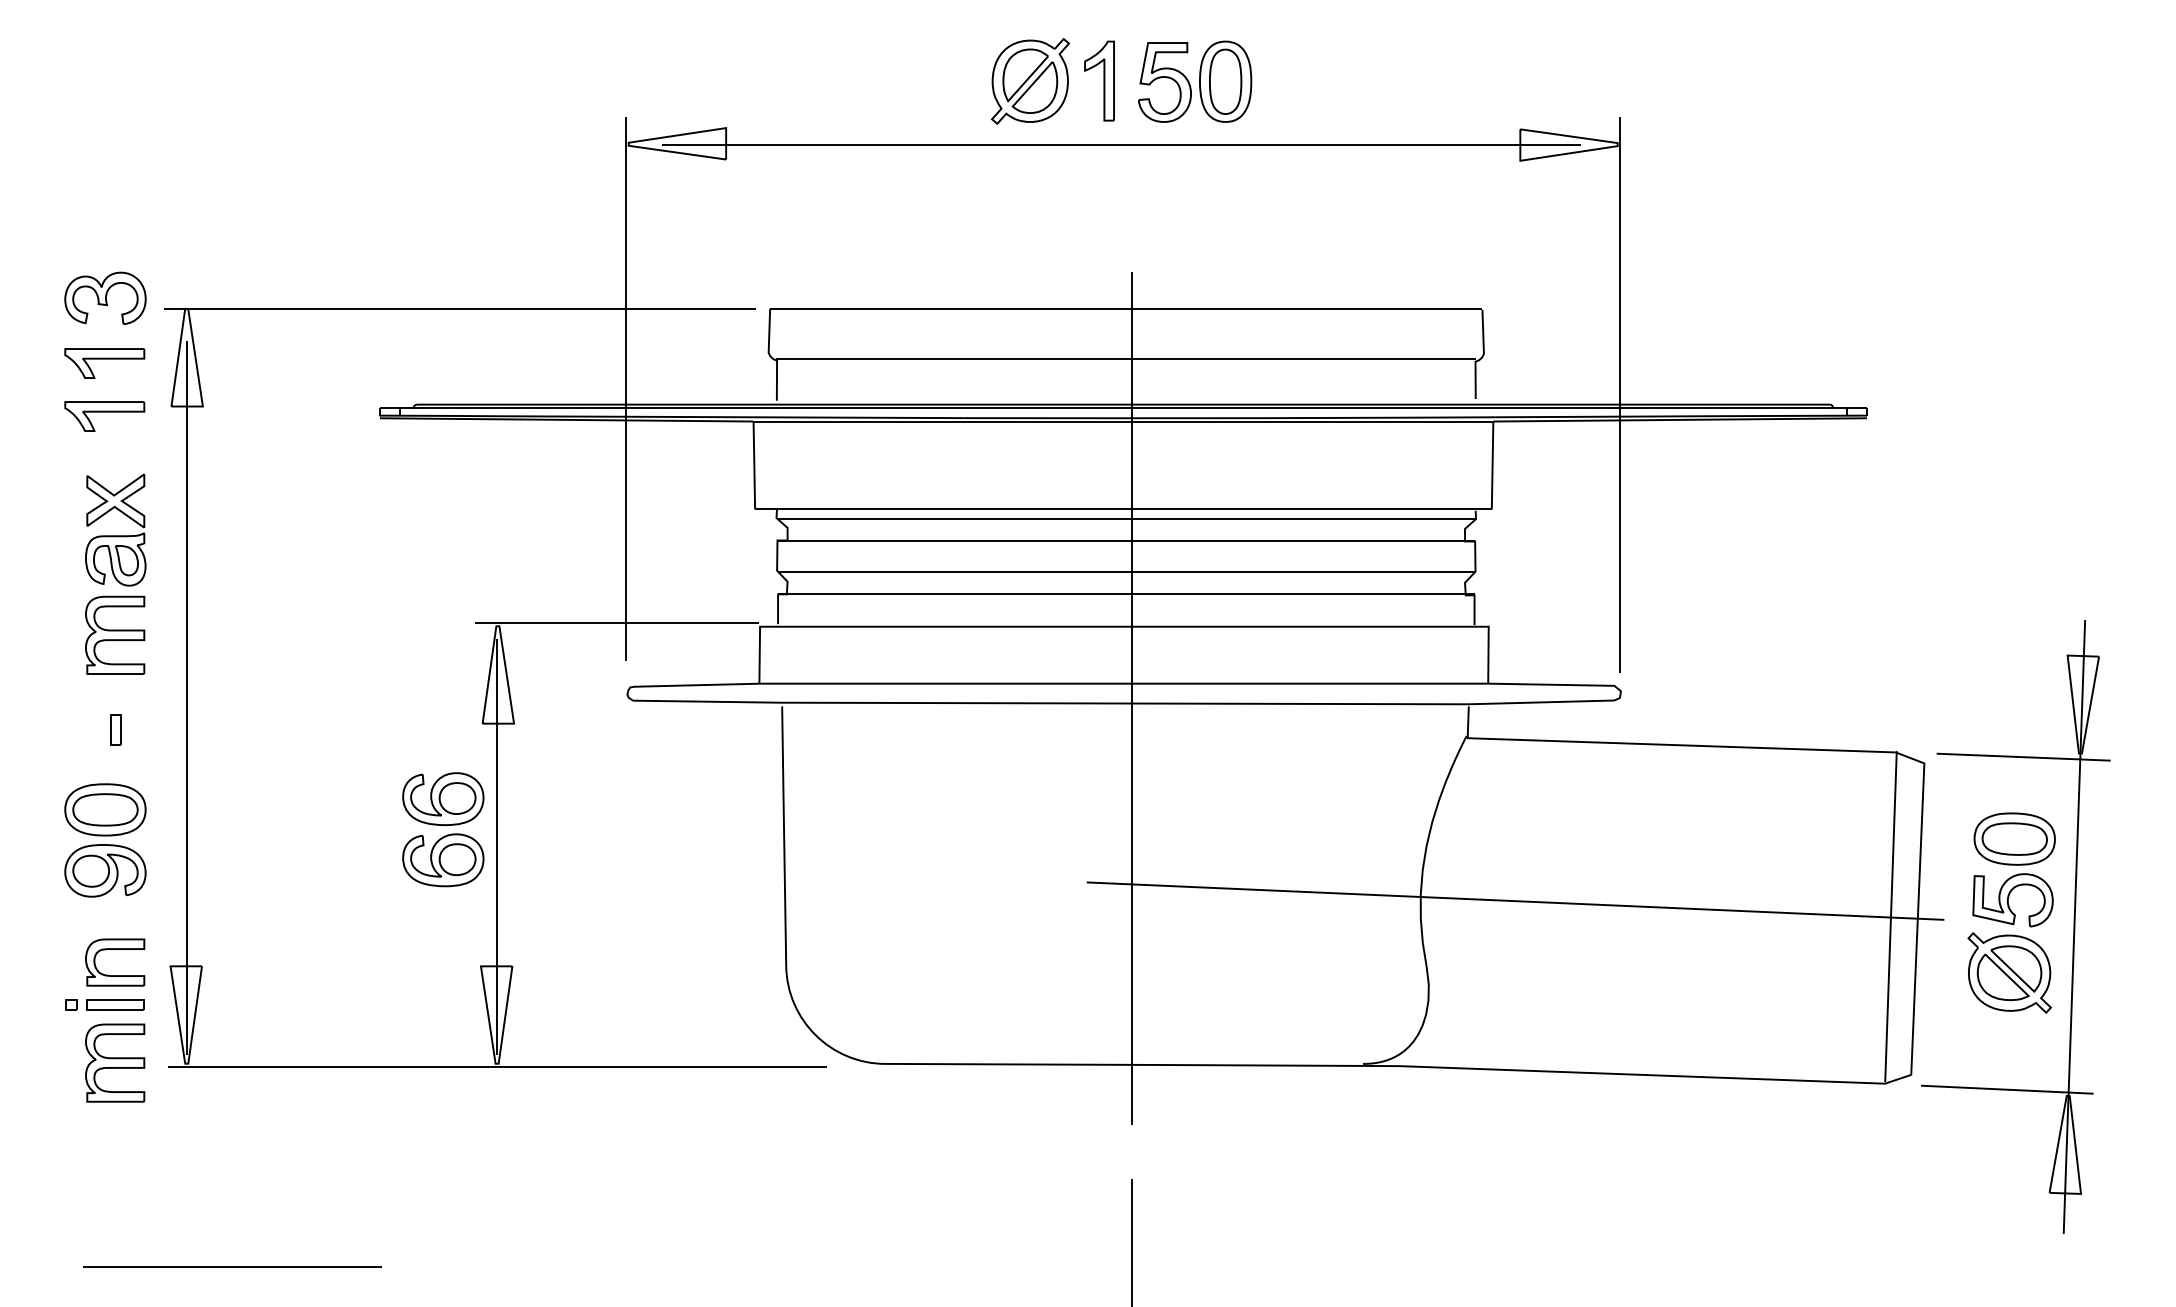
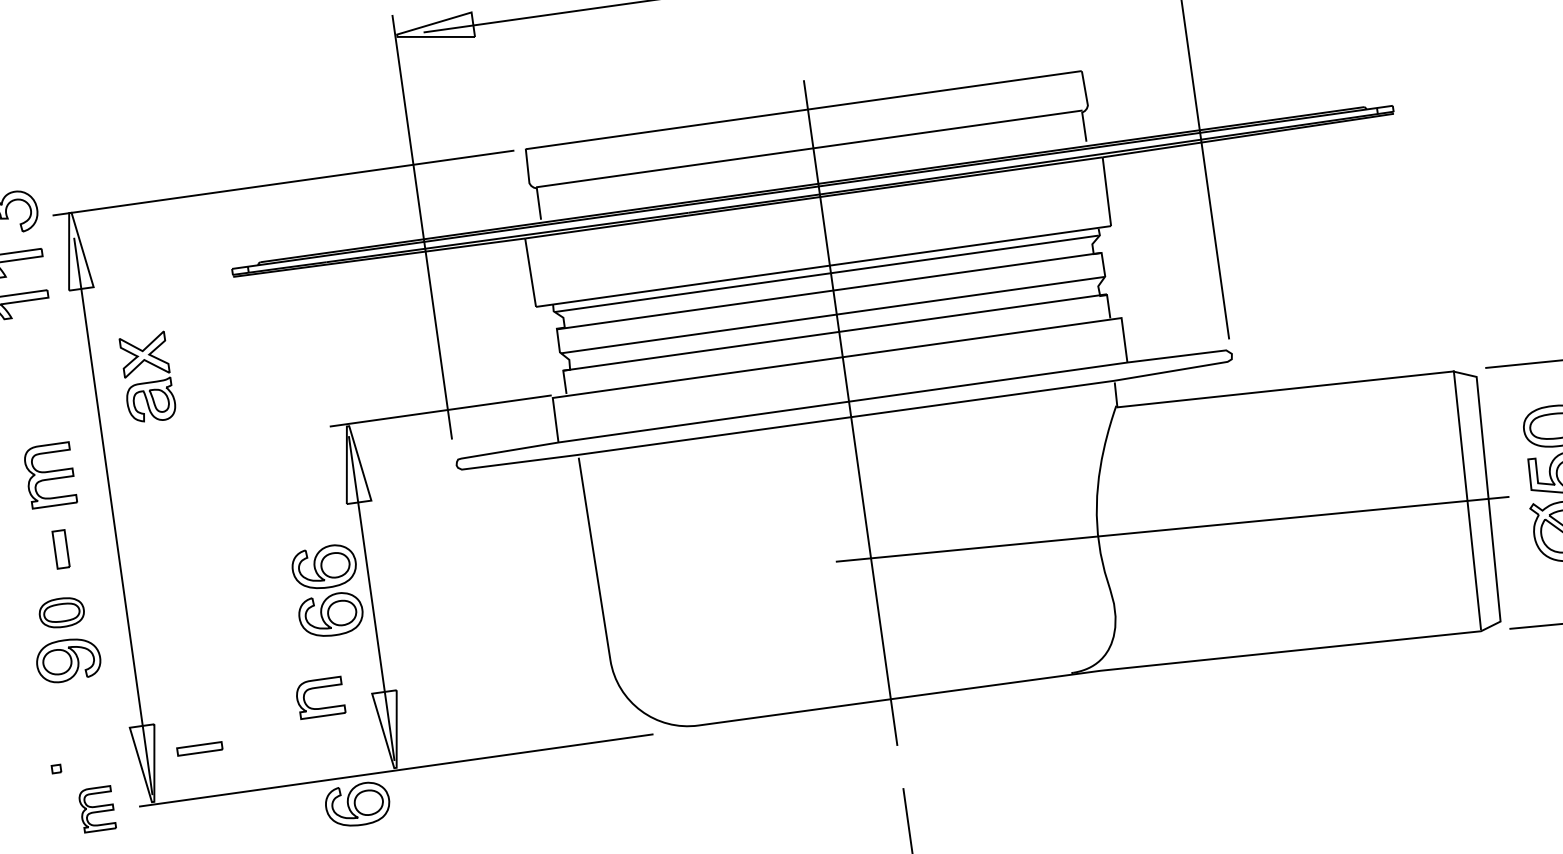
part: (115, 529) -> (147, 377), moved
part: (115, 729) -> (60, 548), size x1.6
part: (105, 809) -> (61, 612), size x0.7
part: (115, 949) -> (319, 687), moved
part: (115, 1004) -> (199, 748), moved
part: (115, 1062) -> (97, 808), size x0.7
part: (443, 1103) -> (357, 804), added

